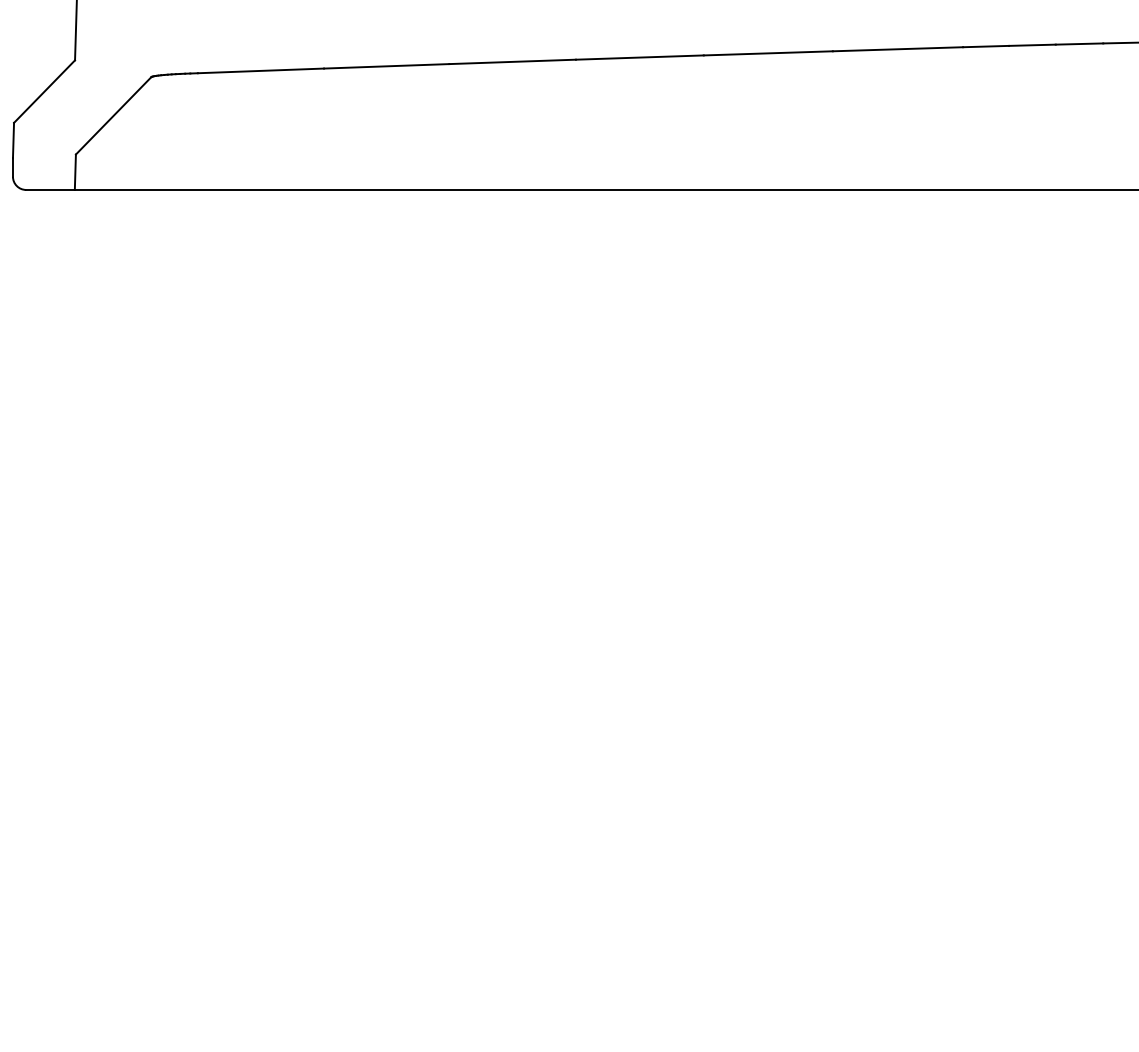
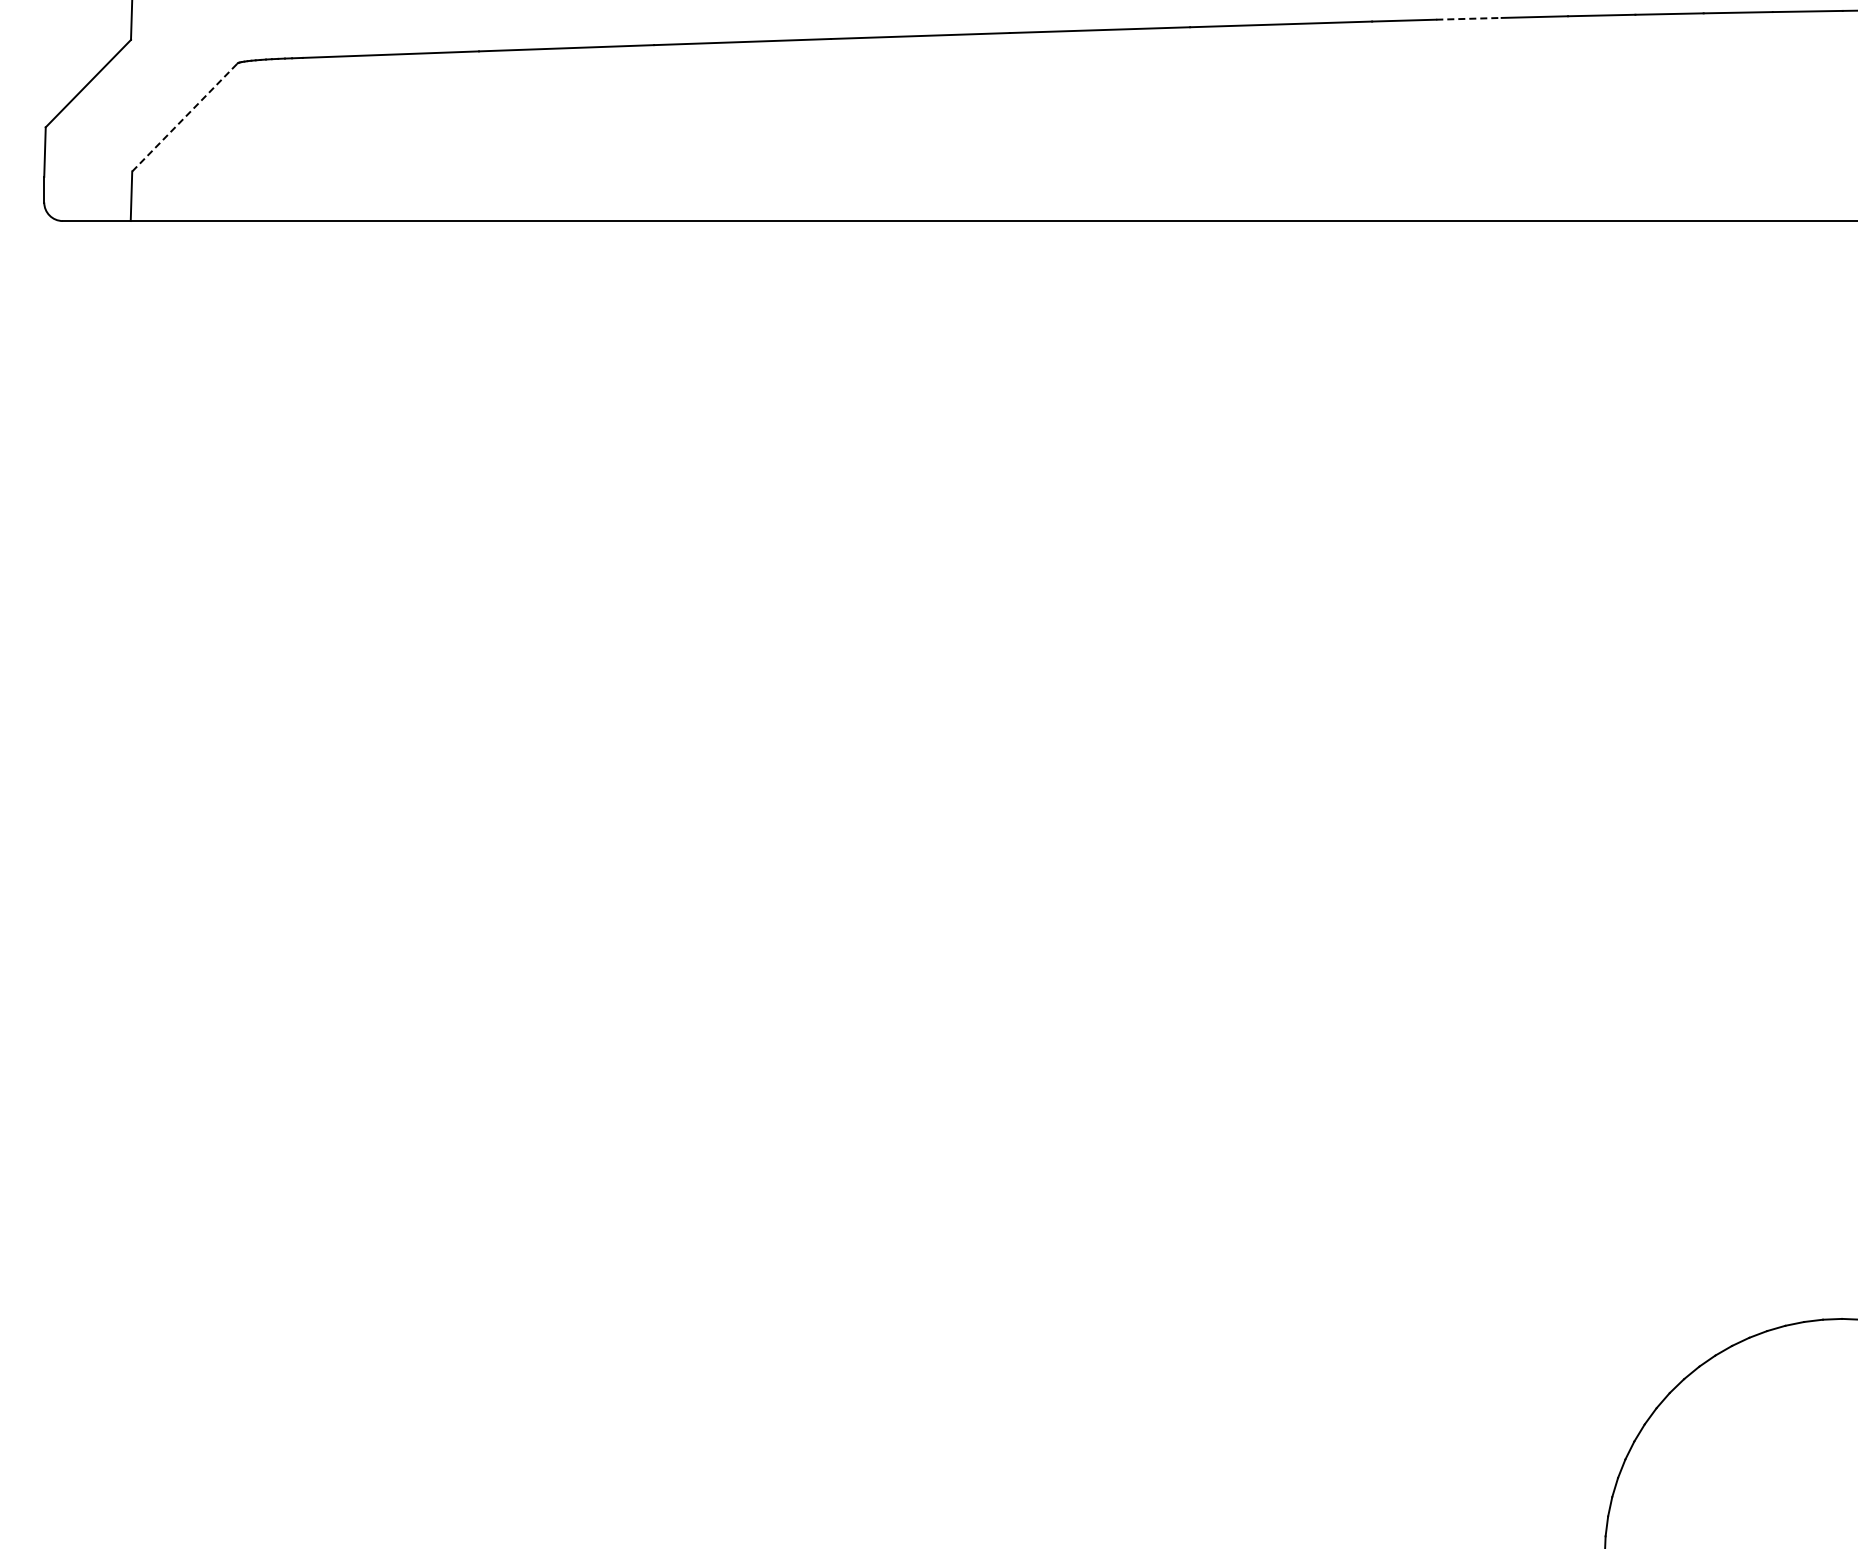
line: (1032, 45) -> (1468, 18), solid -> dashed
line: (114, 115) -> (185, 117), solid -> dashed

